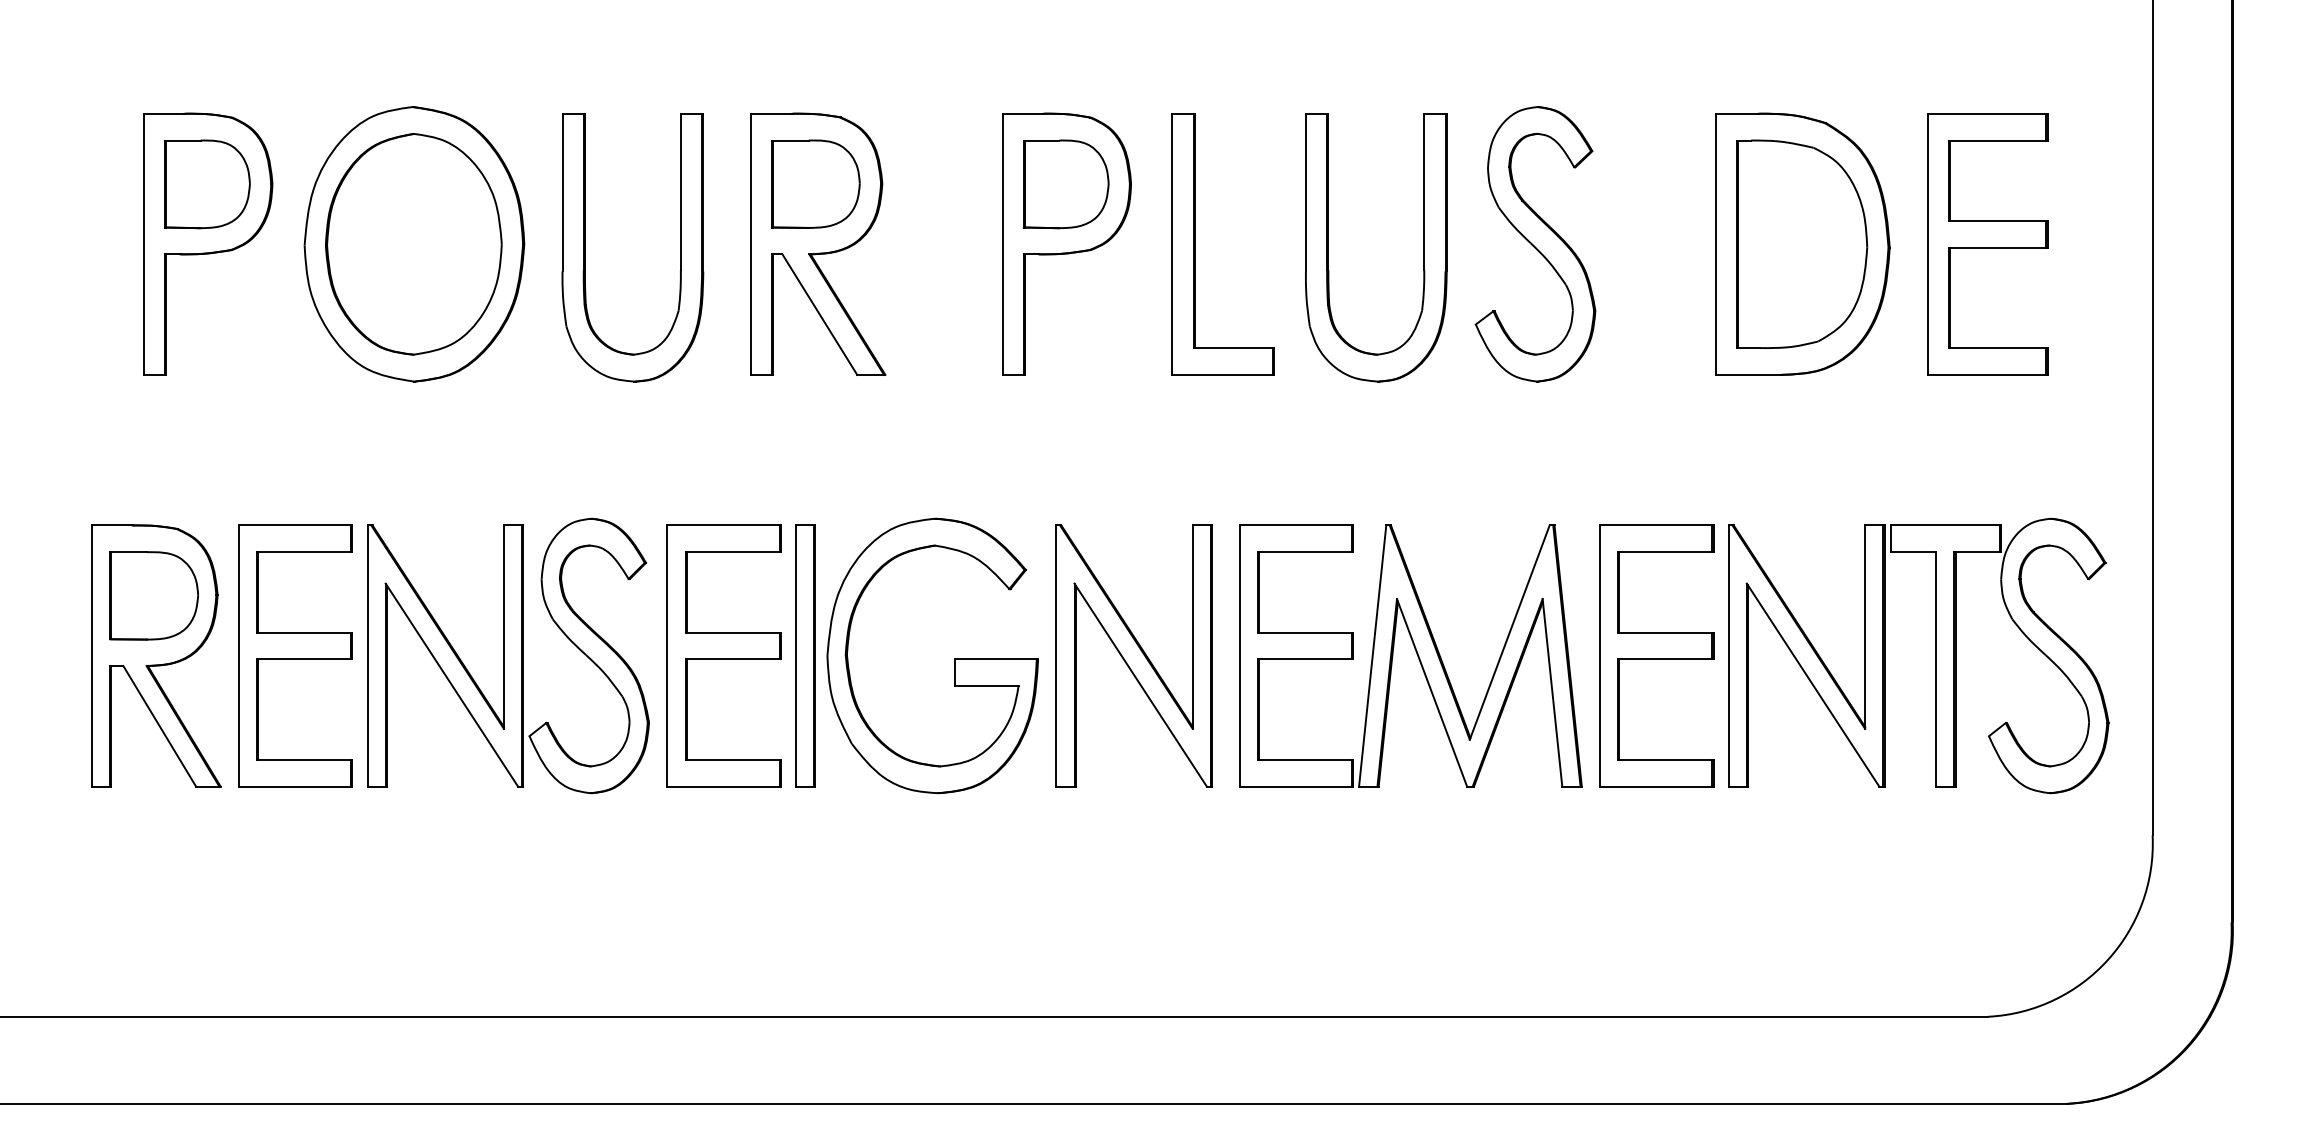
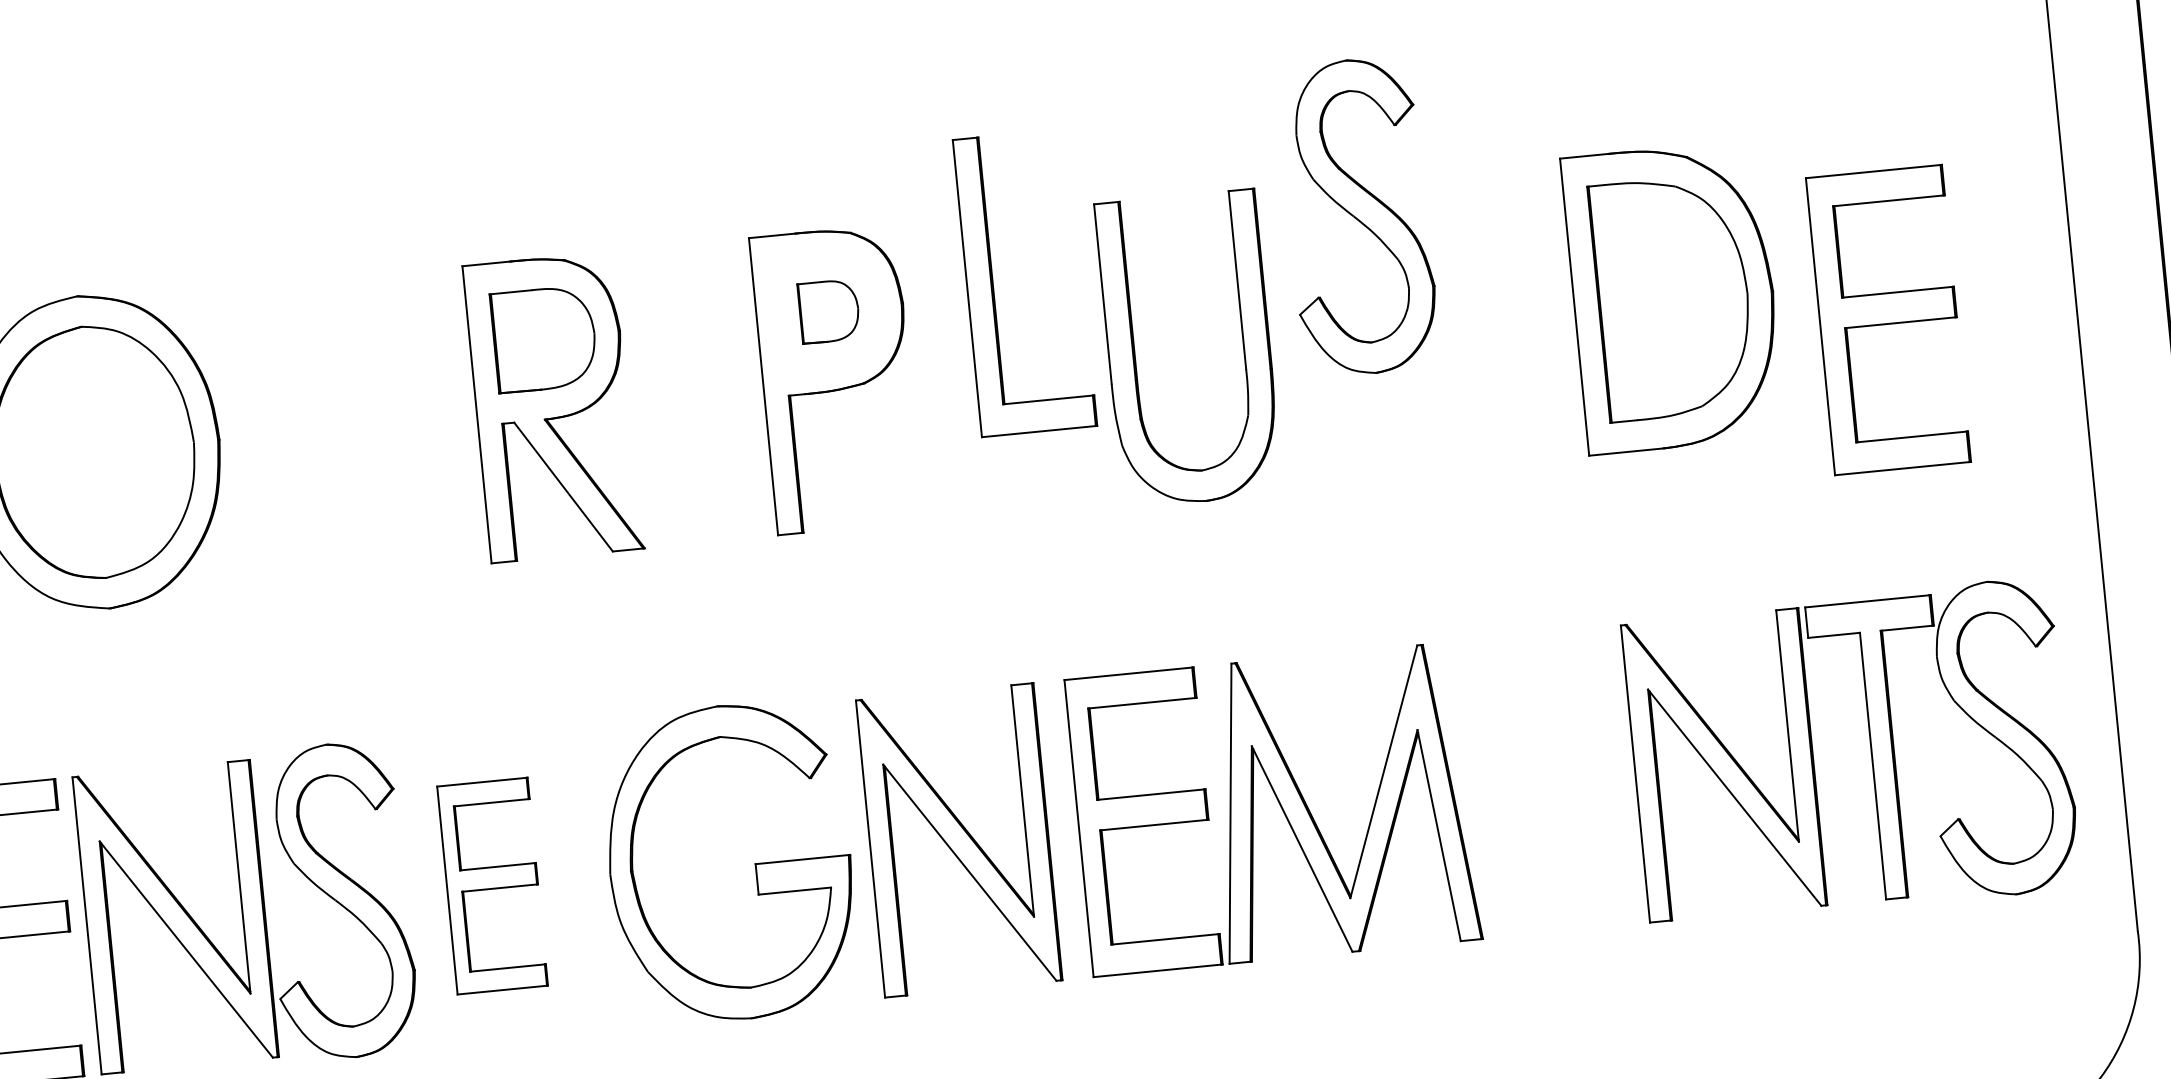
part: (1065, 184) -> (828, 311), size x0.6
part: (1195, 244) -> (993, 286), moved
part: (1535, 244) -> (1359, 217), moved
part: (1987, 244) -> (1888, 320), moved
part: (585, 247) -> (289, 436), removed
part: (723, 655) -> (491, 885), size x0.7
part: (805, 655) -> (585, 876), removed
part: (1656, 655) -> (1553, 781), removed

